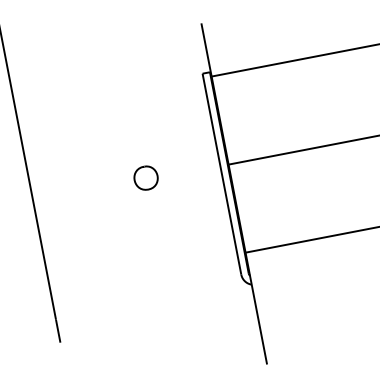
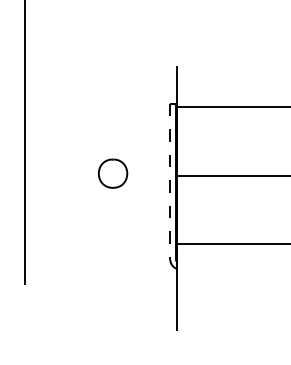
line: (222, 175) -> (170, 182), solid -> dashed
part: (145, 177) -> (112, 173), size x1.6

